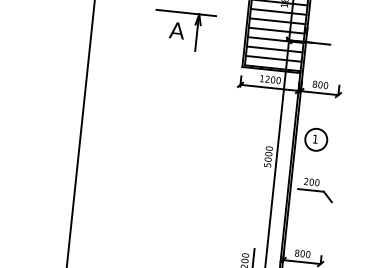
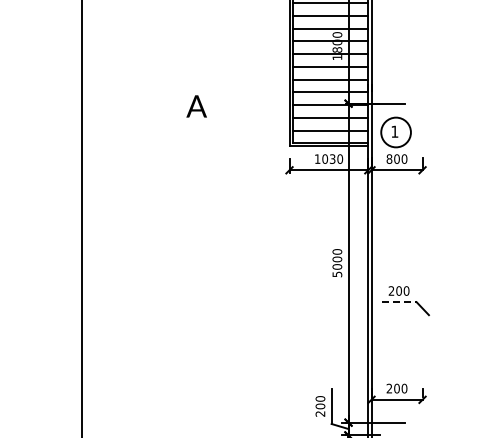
part: (194, 25) -> (219, 96), removed
text: (270, 79) -> (328, 158), 1200 -> 1030
part: (315, 139) -> (395, 132), moved
line: (311, 190) -> (399, 302), solid -> dashed
text: (297, 253) -> (389, 388), 800 -> 200

